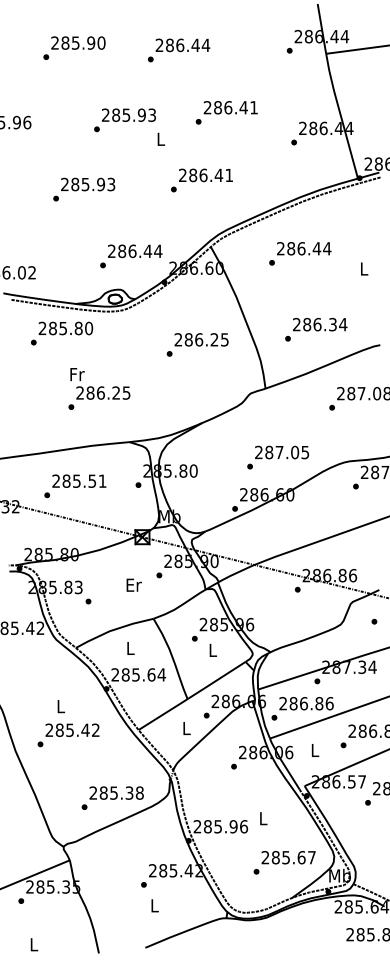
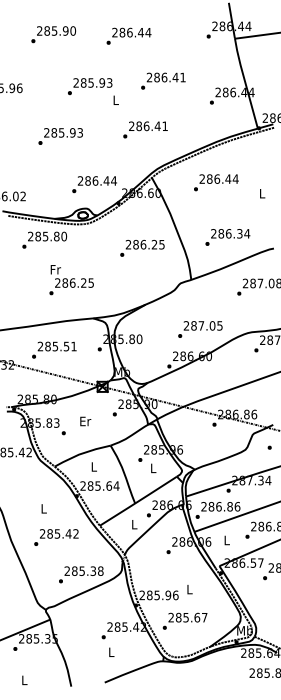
text: (133, 585) -> (85, 421), moved
text: (68, 735) -> (56, 537), moved
text: (283, 861) -> (184, 620), moved

